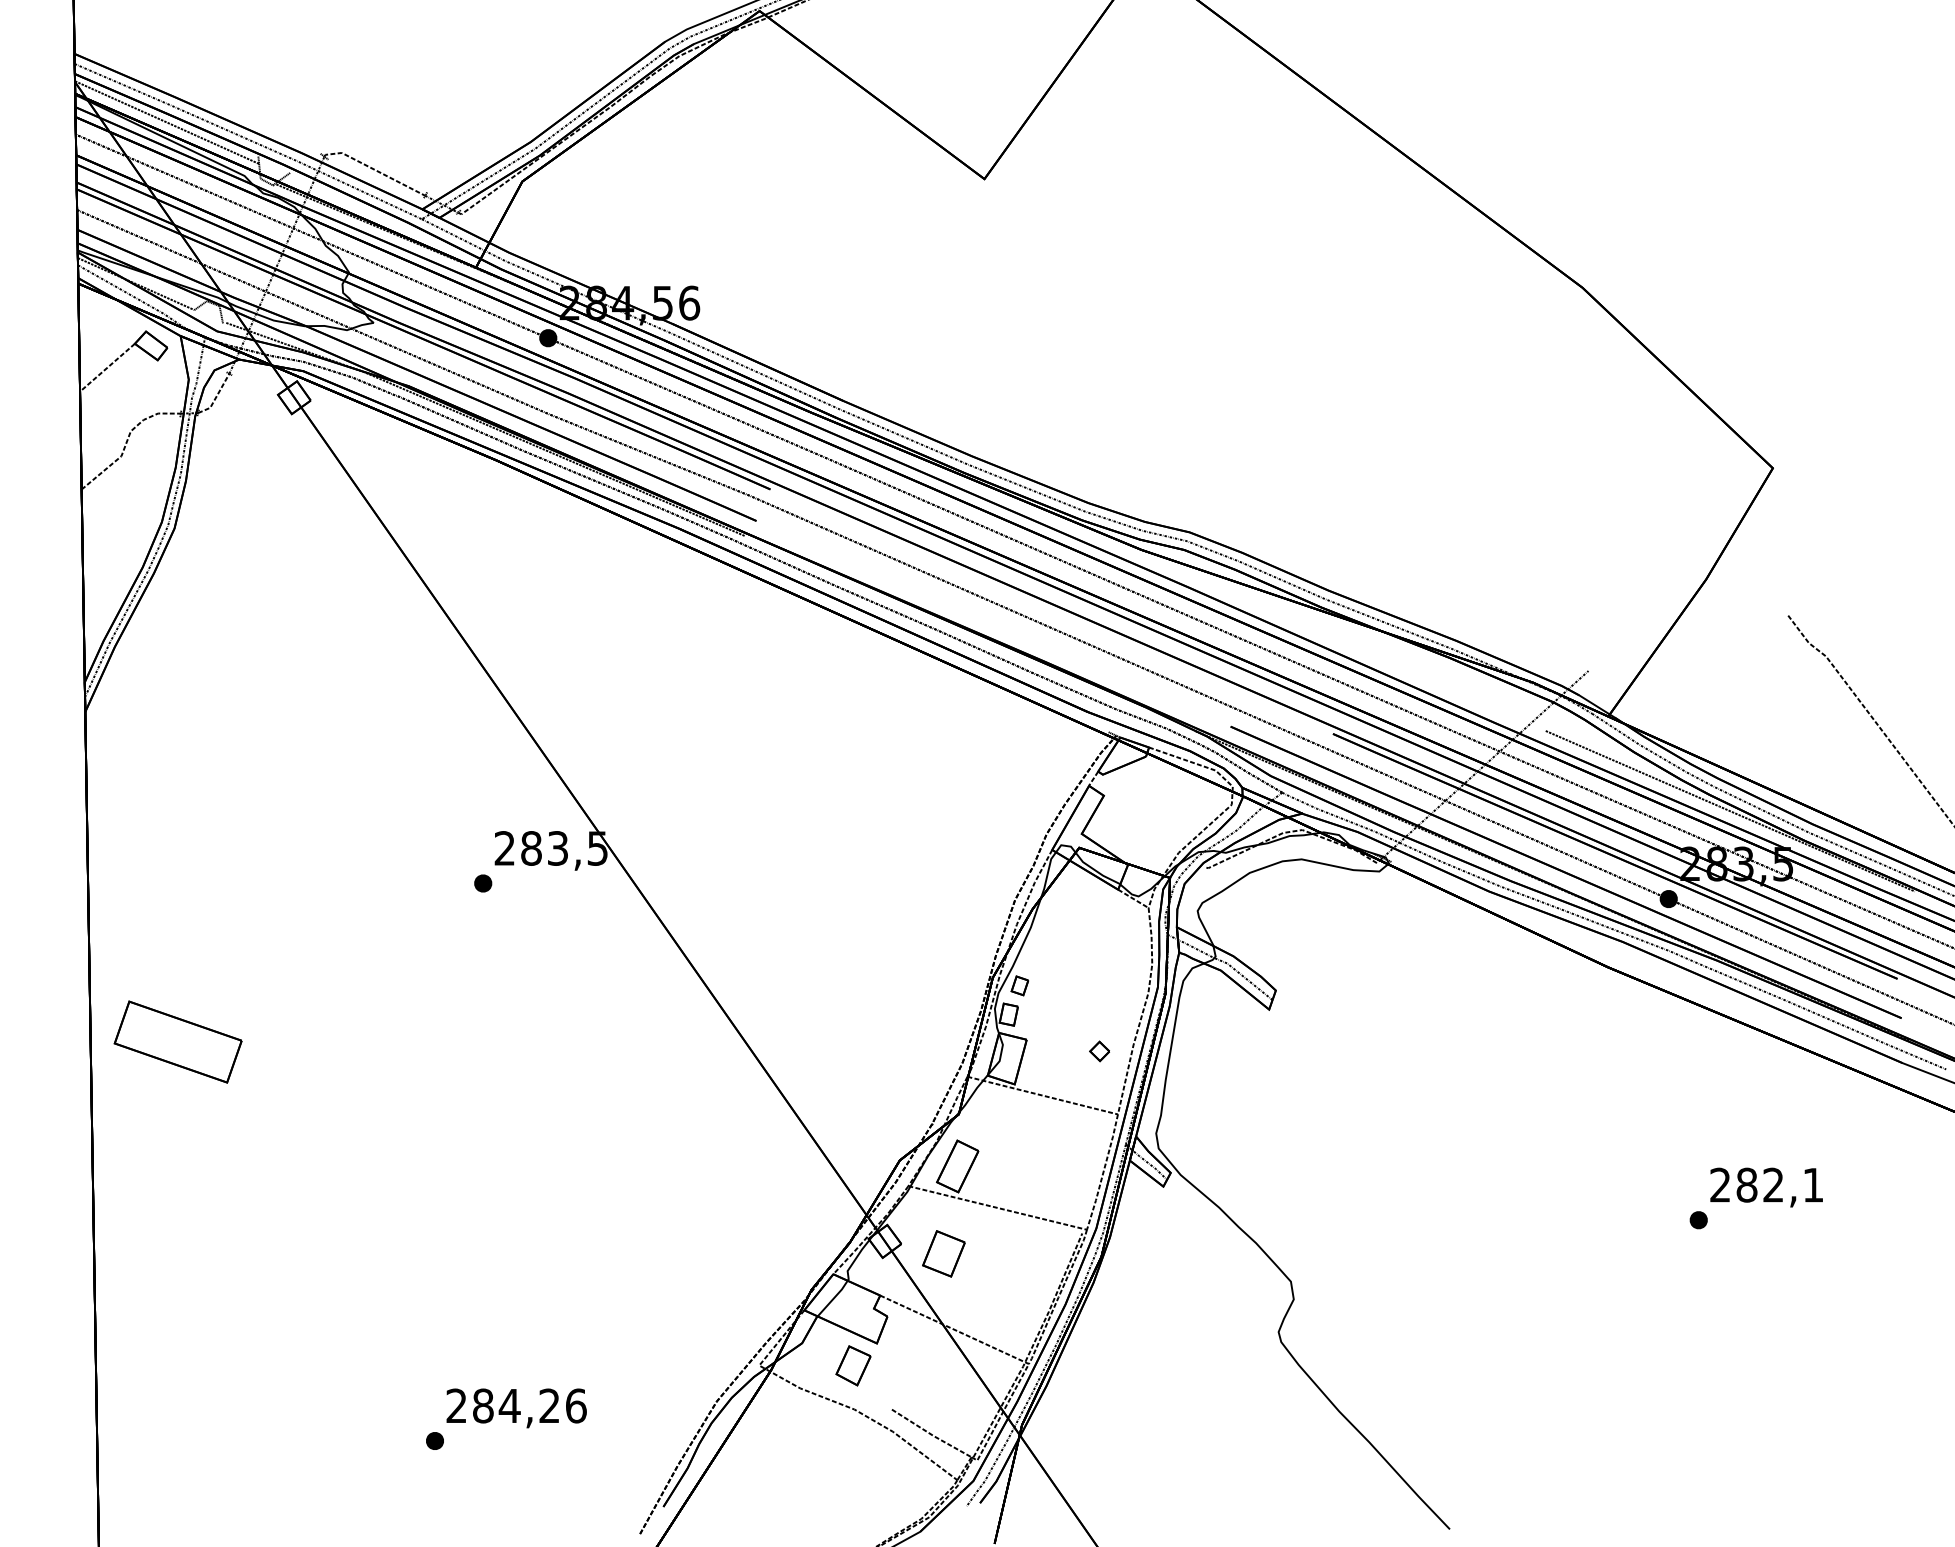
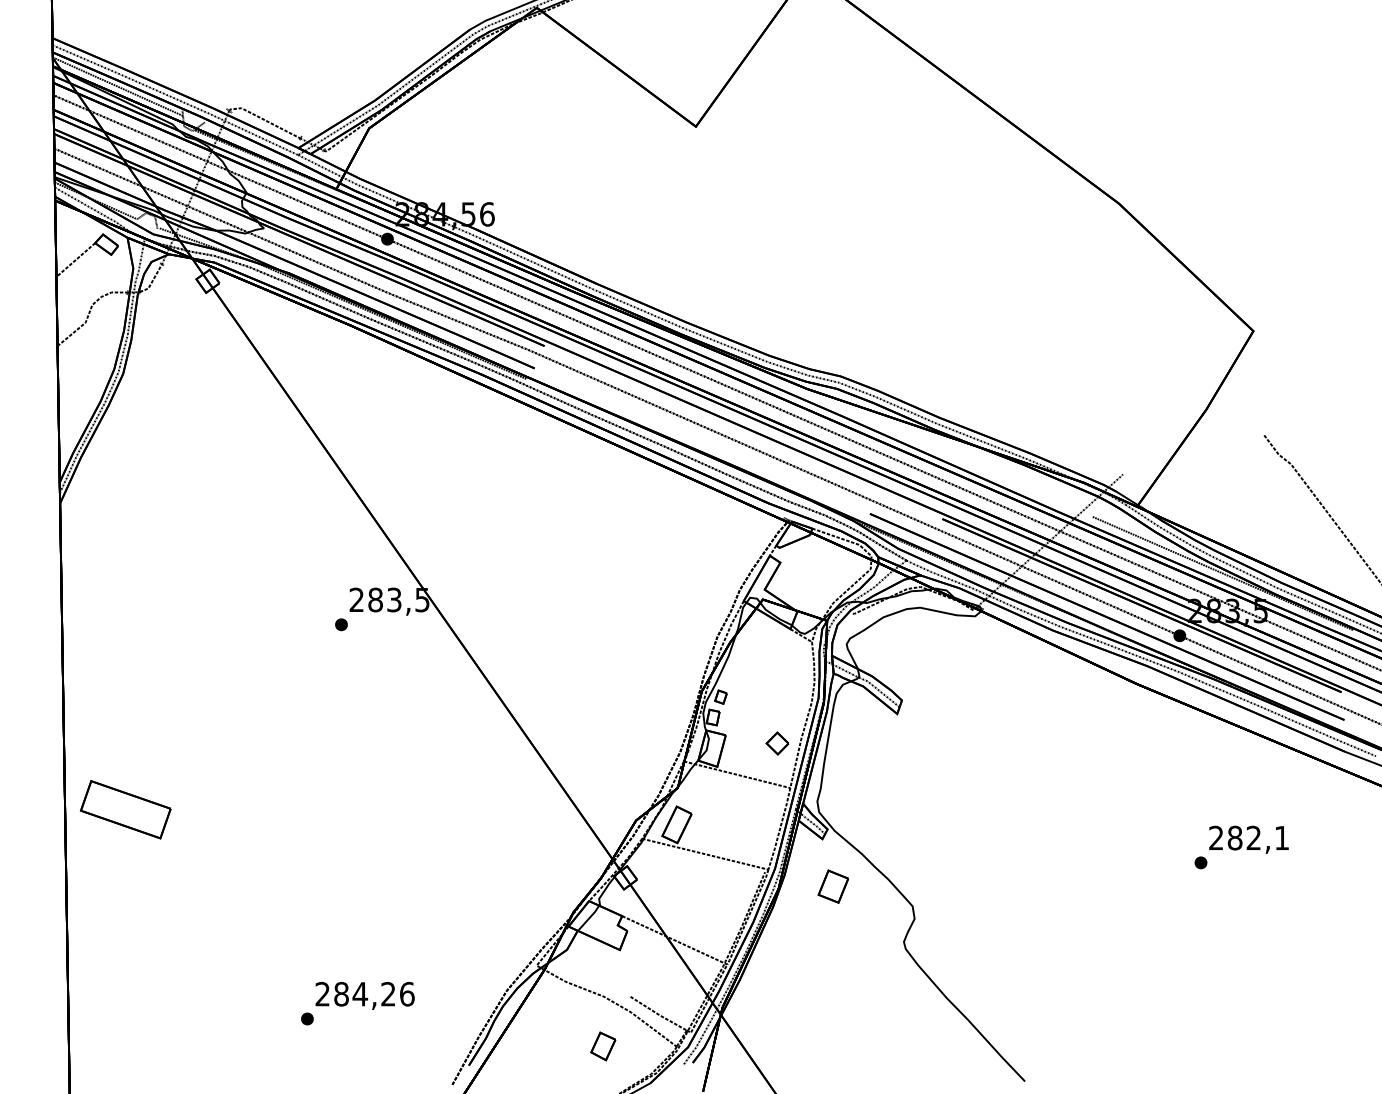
part: (177, 1041) -> (125, 809), moved
part: (1099, 1051) -> (777, 743), size x1.6
part: (943, 1253) -> (833, 886), moved
part: (853, 1365) -> (603, 1046), moved

